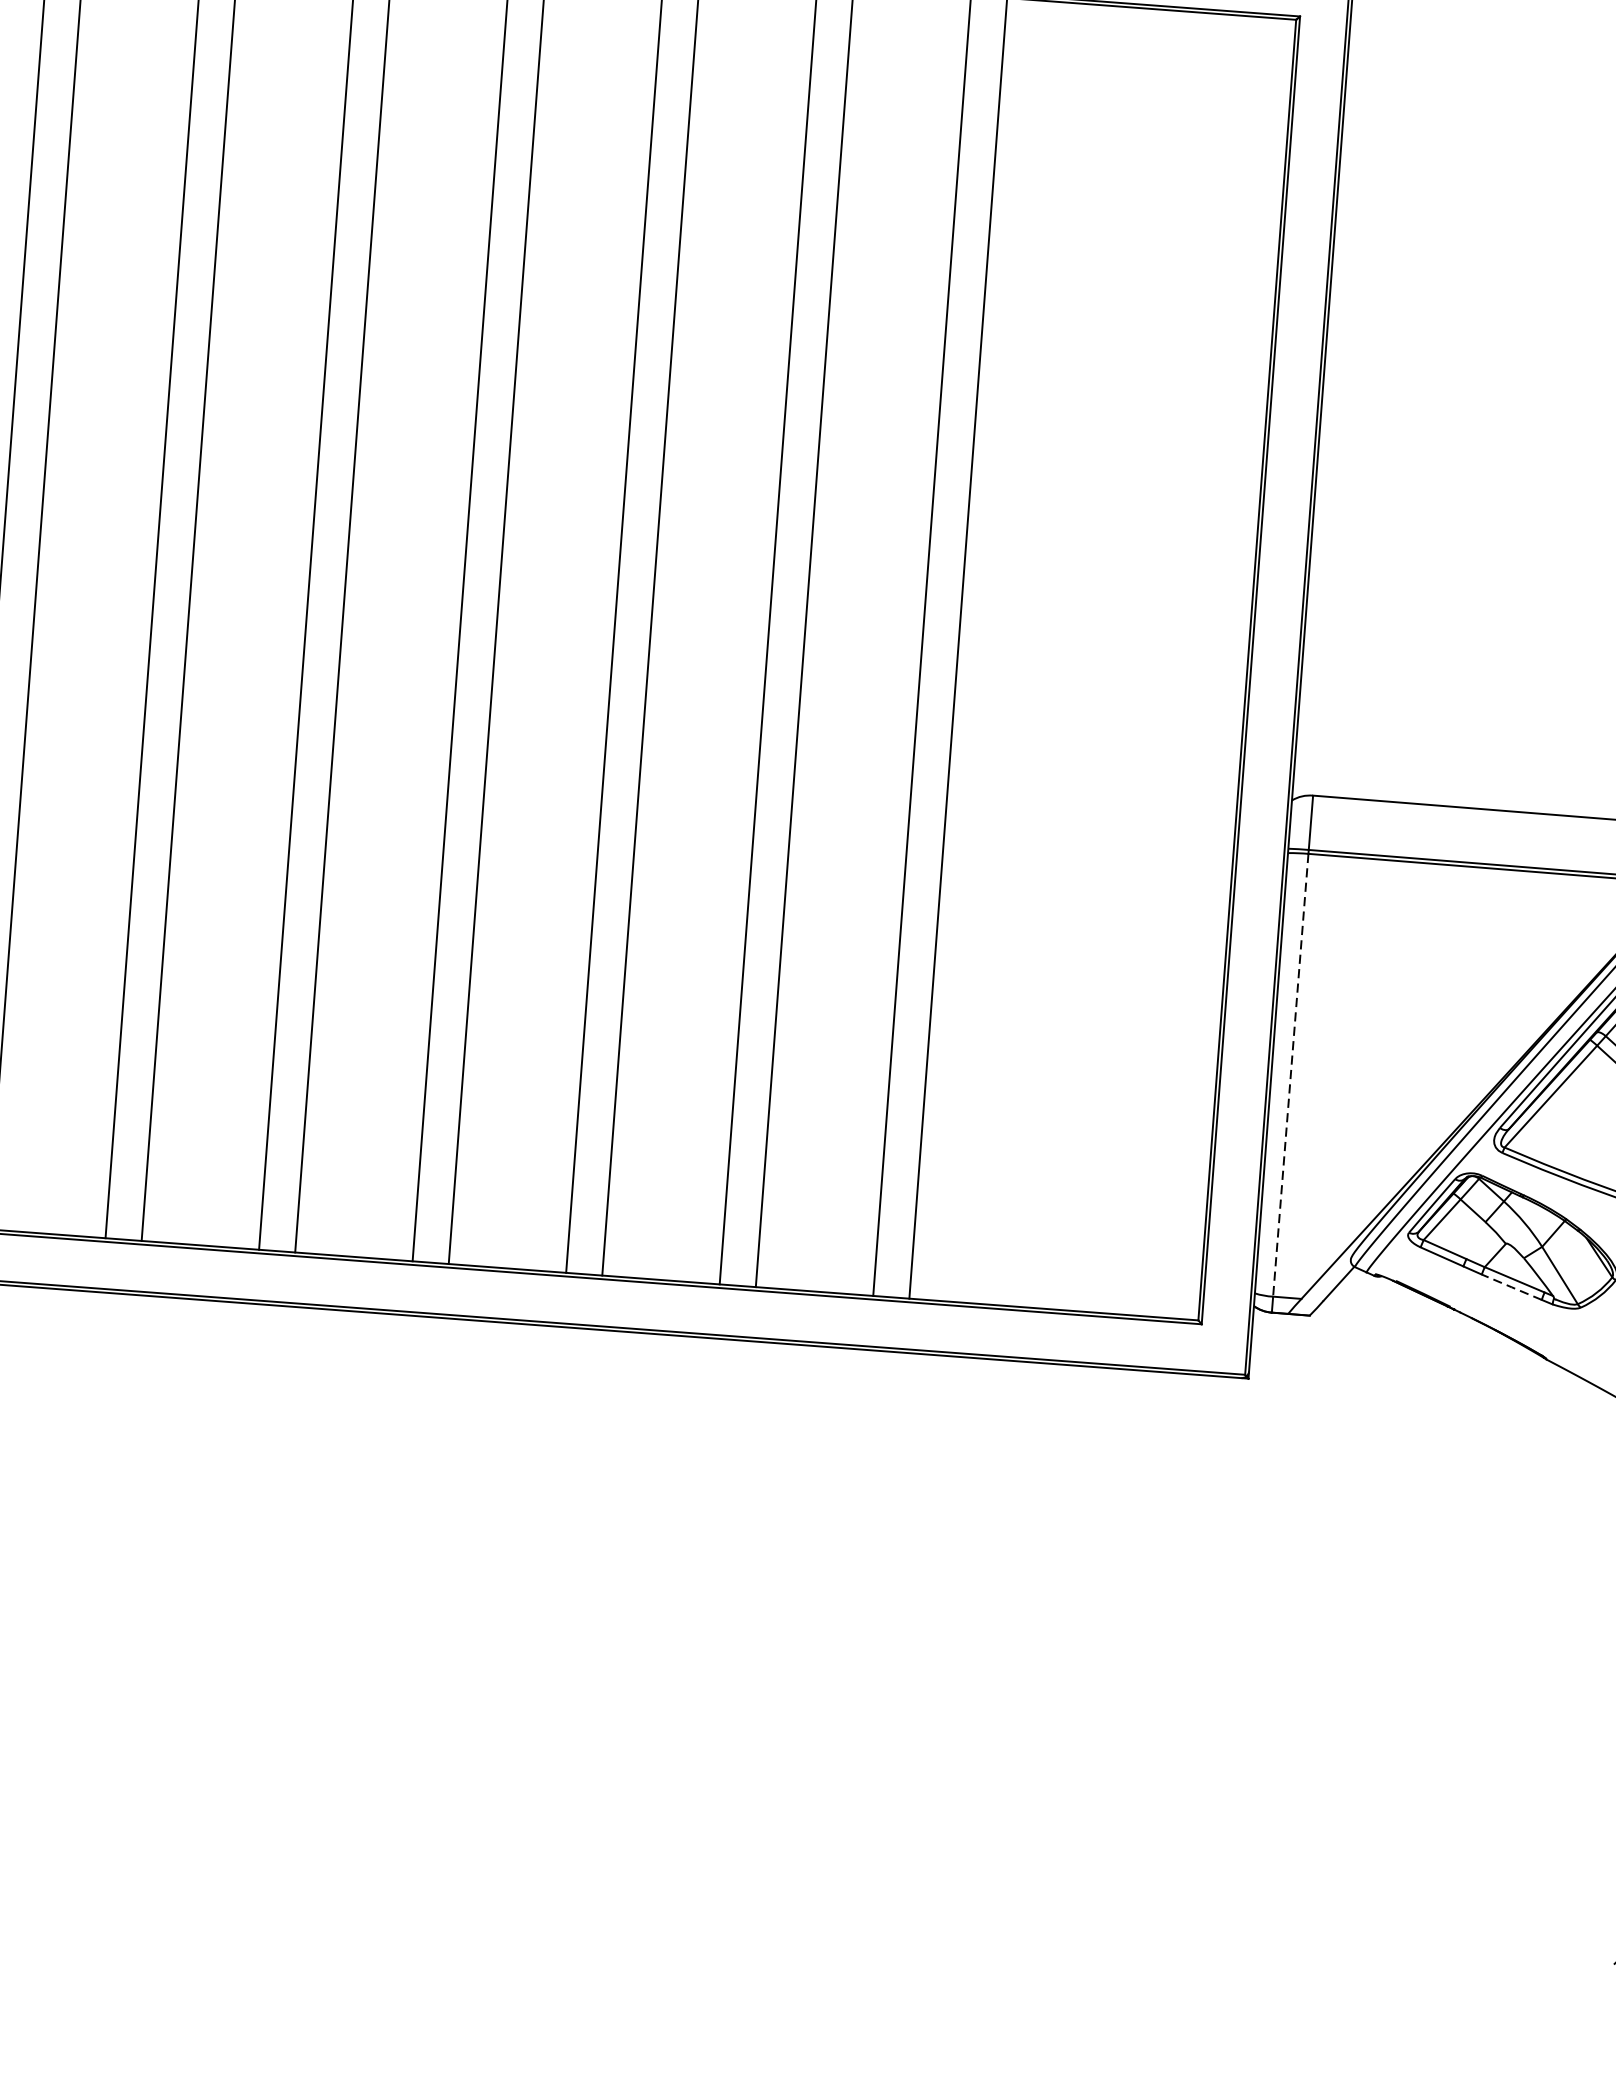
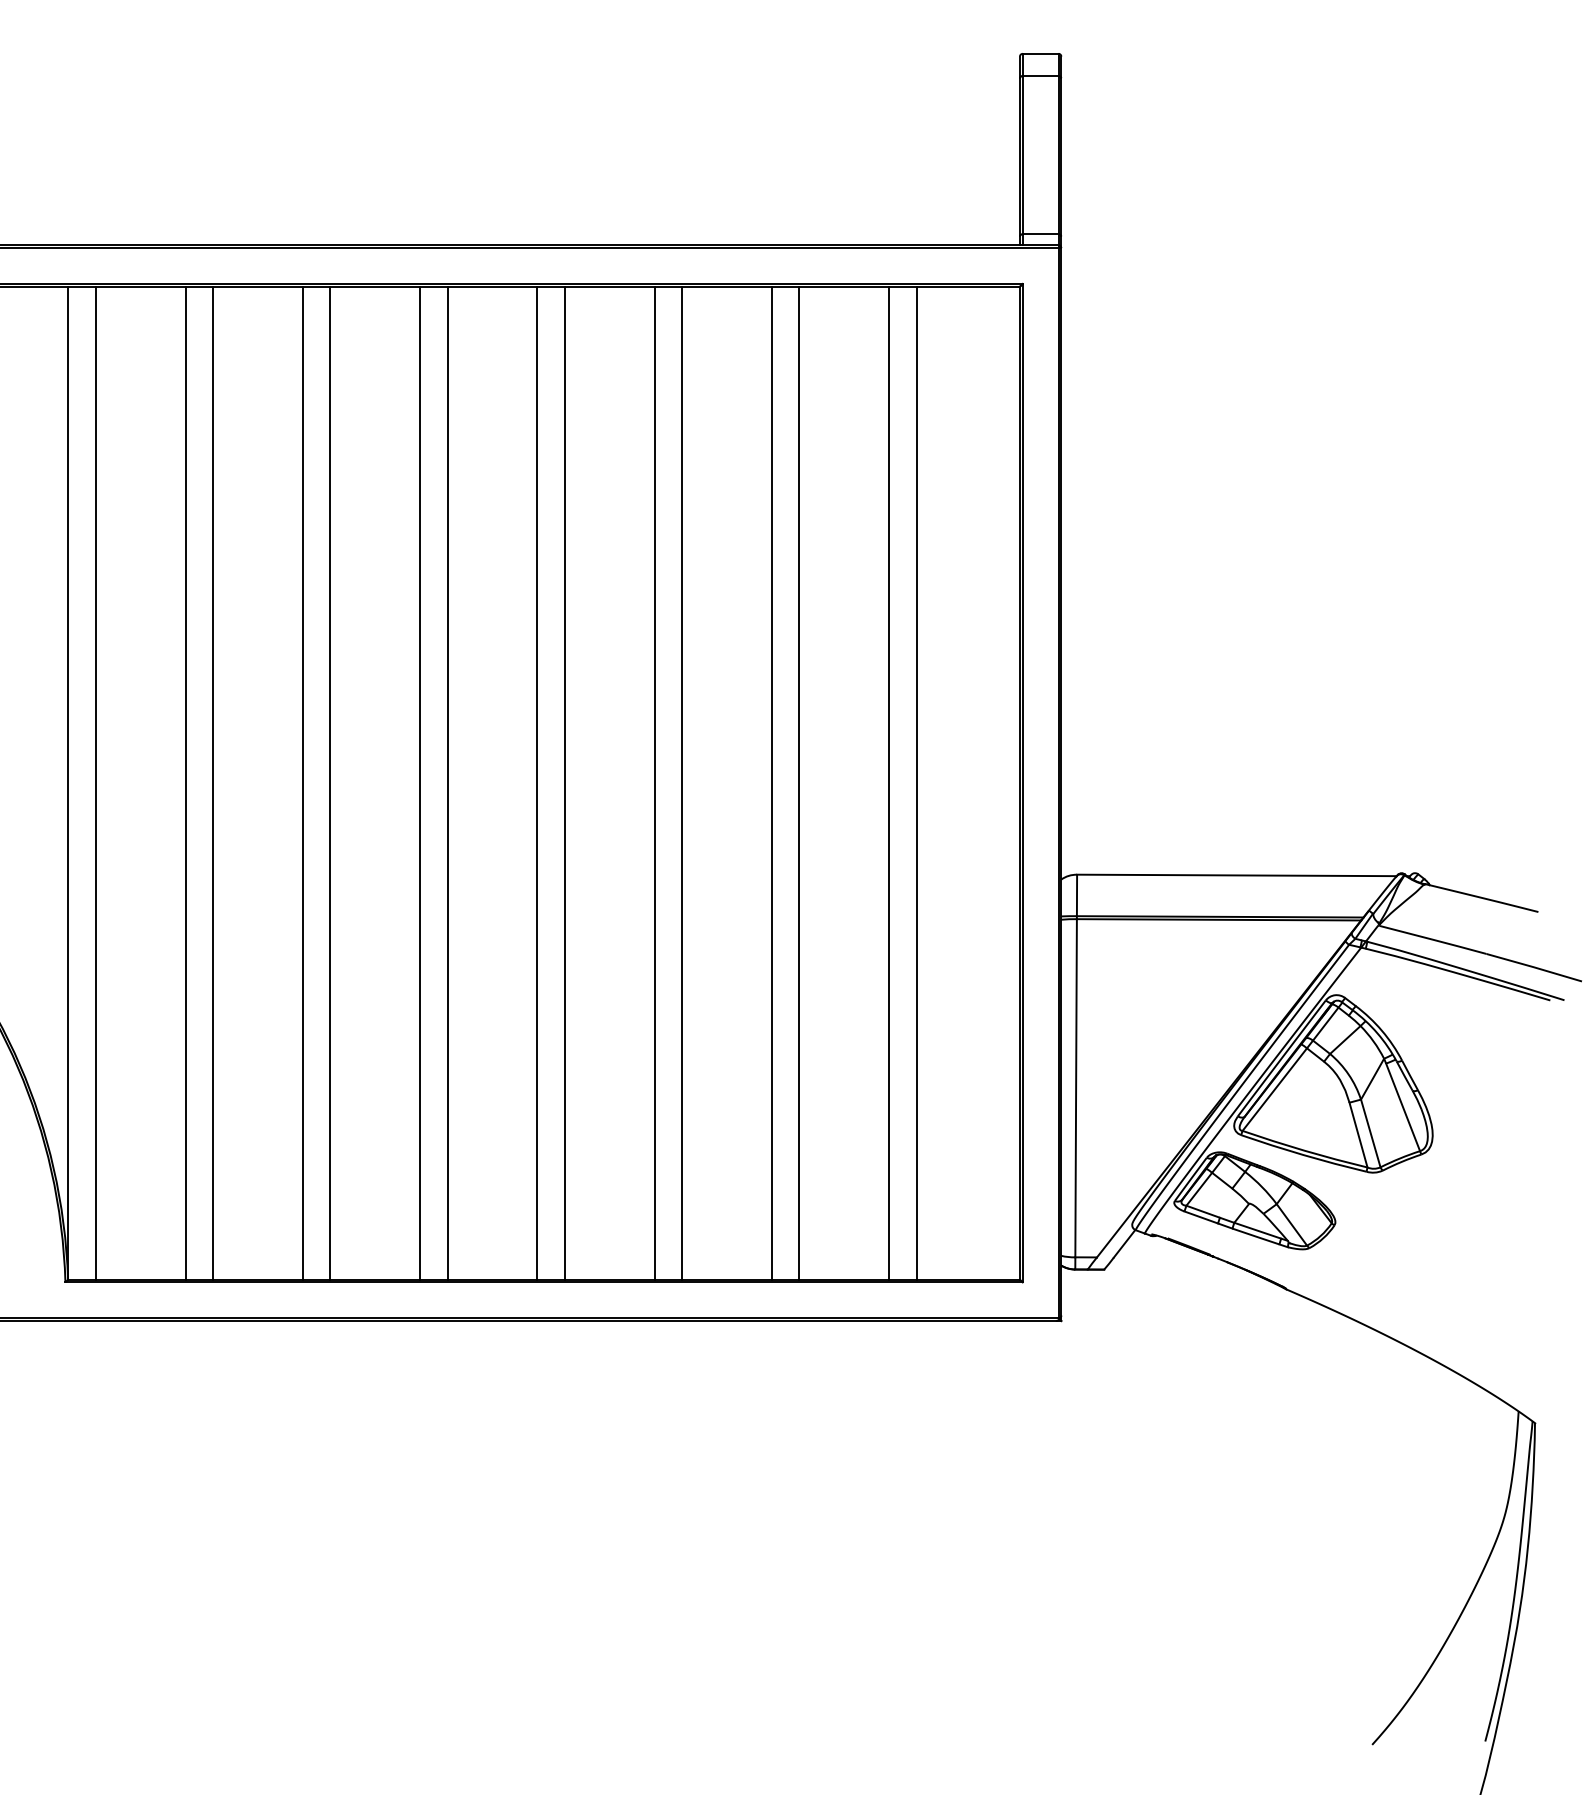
line: (1075, 656) -> (888, 782), added
line: (1111, 659) -> (916, 782), added
line: (1291, 1075) -> (1076, 1088), dashed -> solid
line: (1511, 1287) -> (1255, 1236), dashed -> solid

